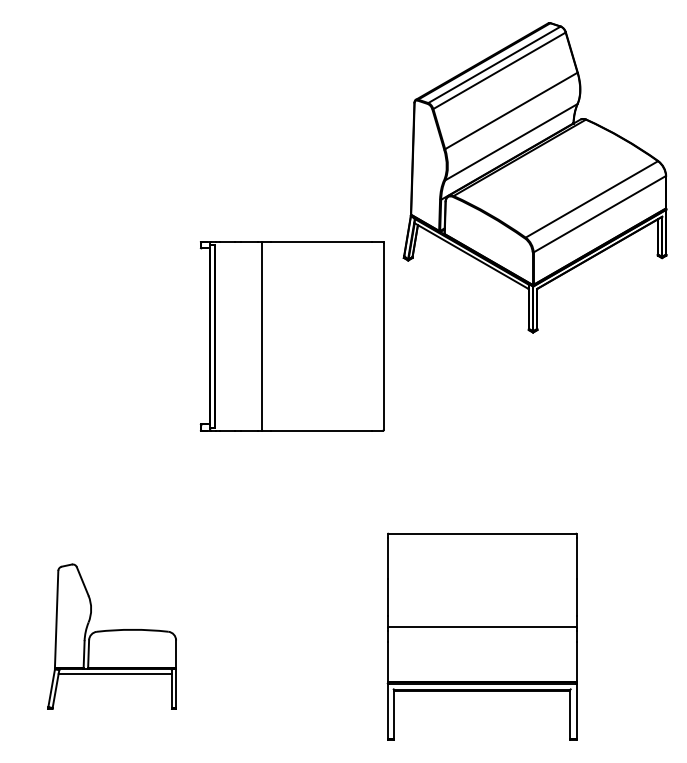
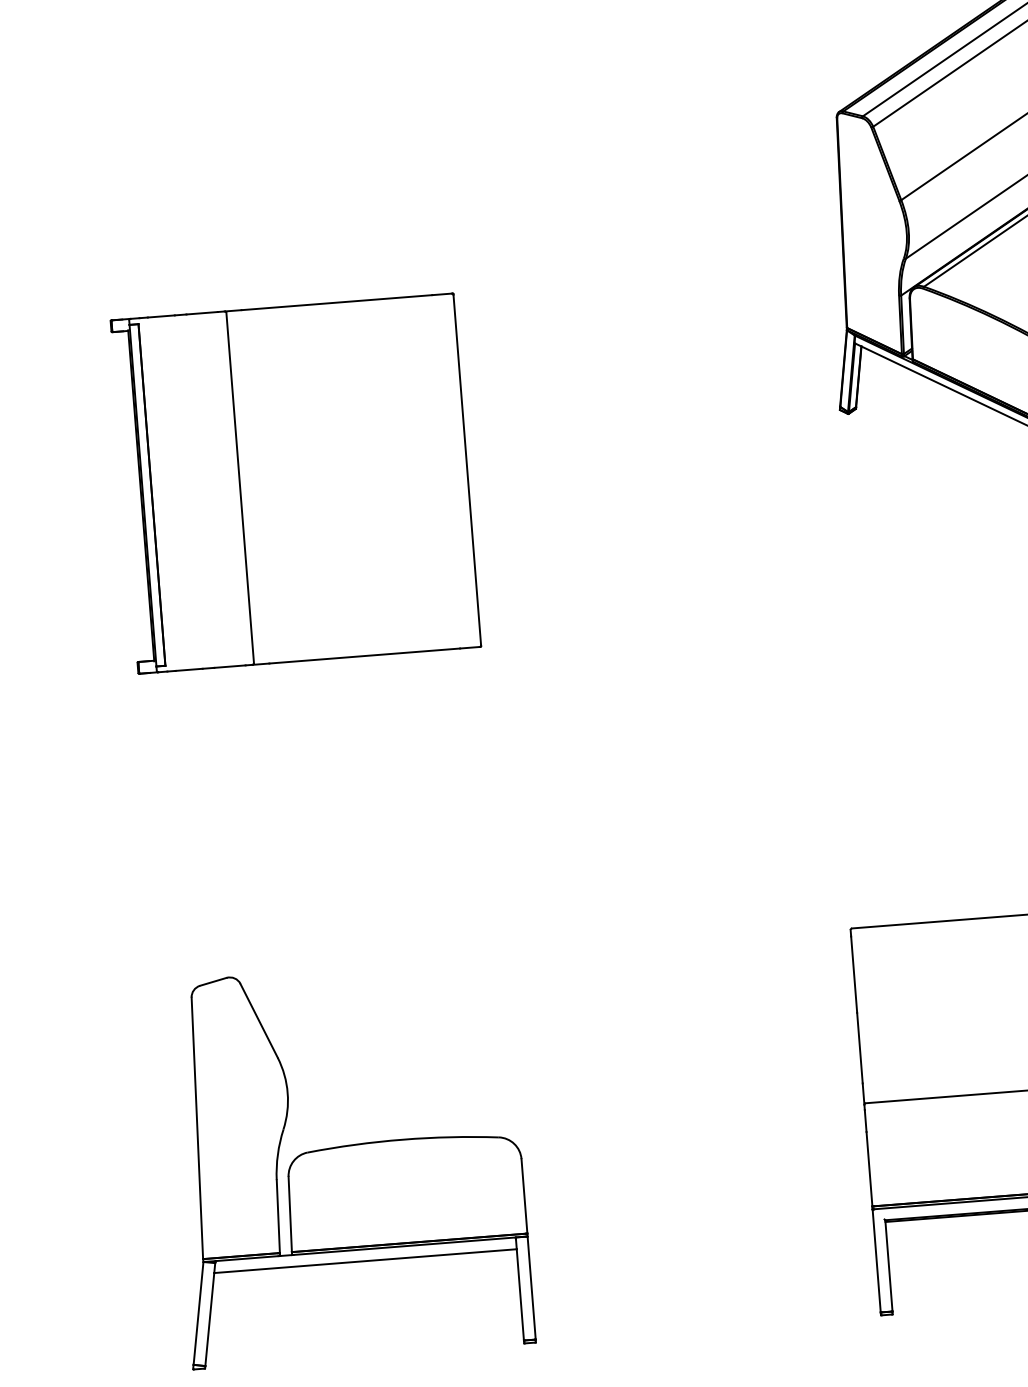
part: (291, 336) -> (294, 484), moved
part: (111, 636) -> (348, 1162), size x1.43

